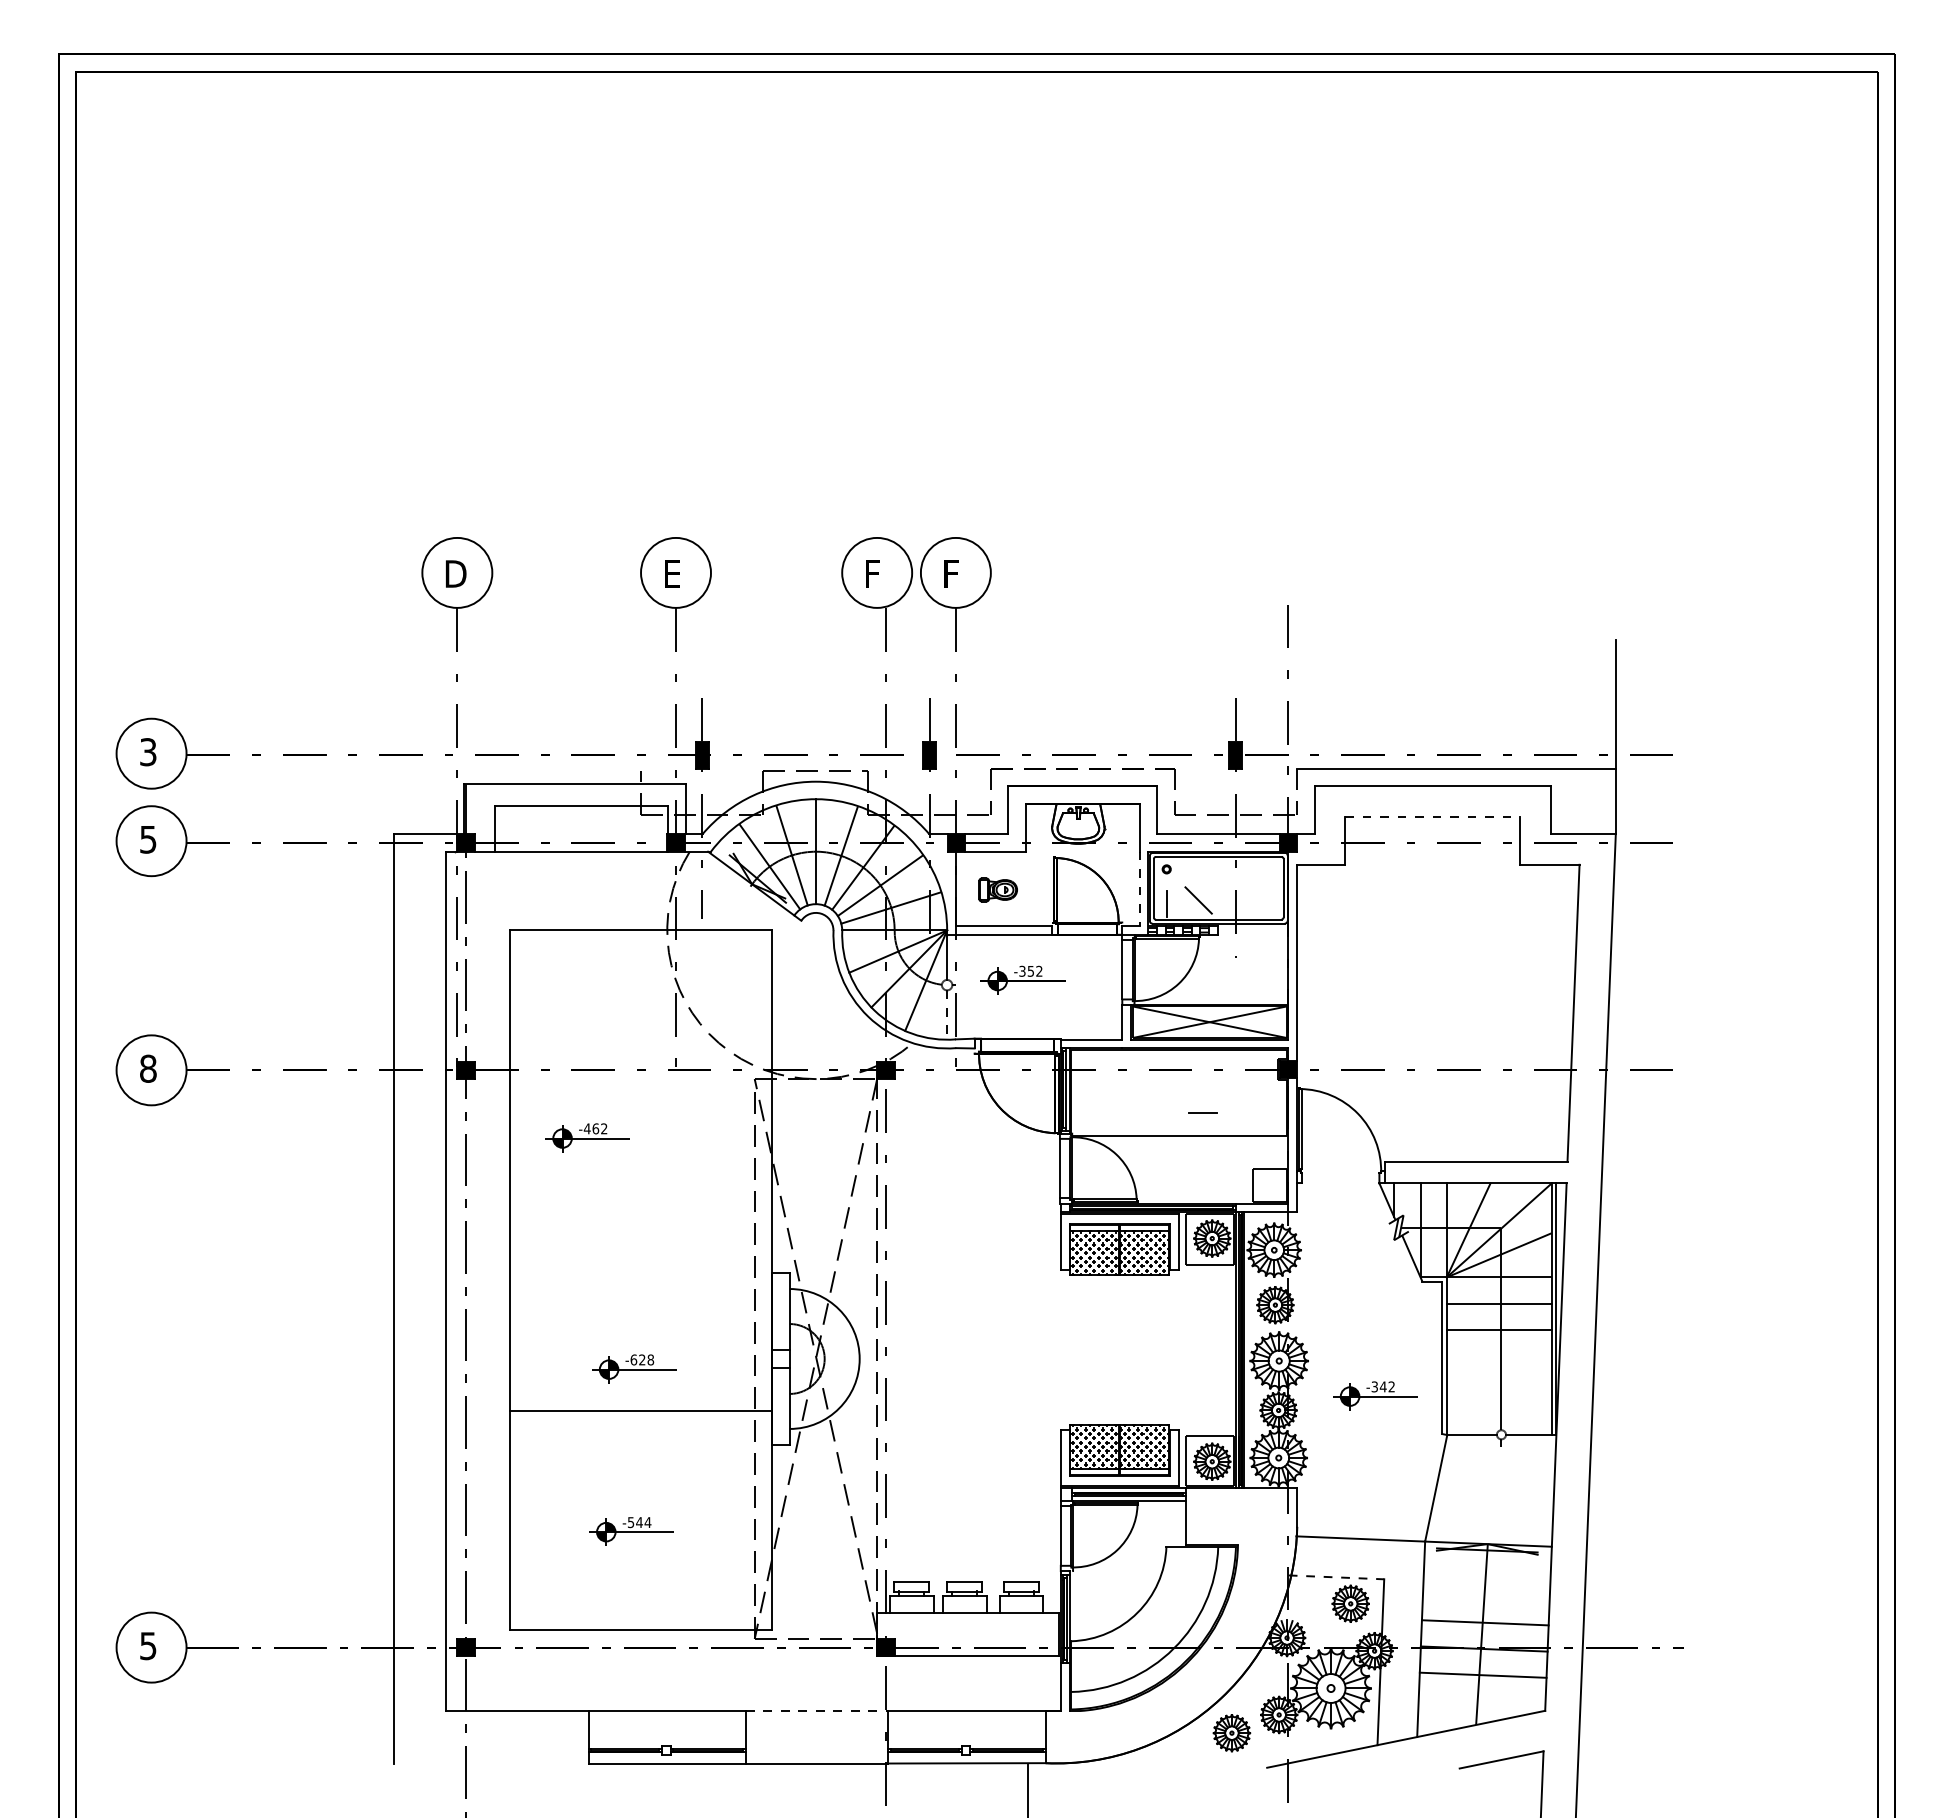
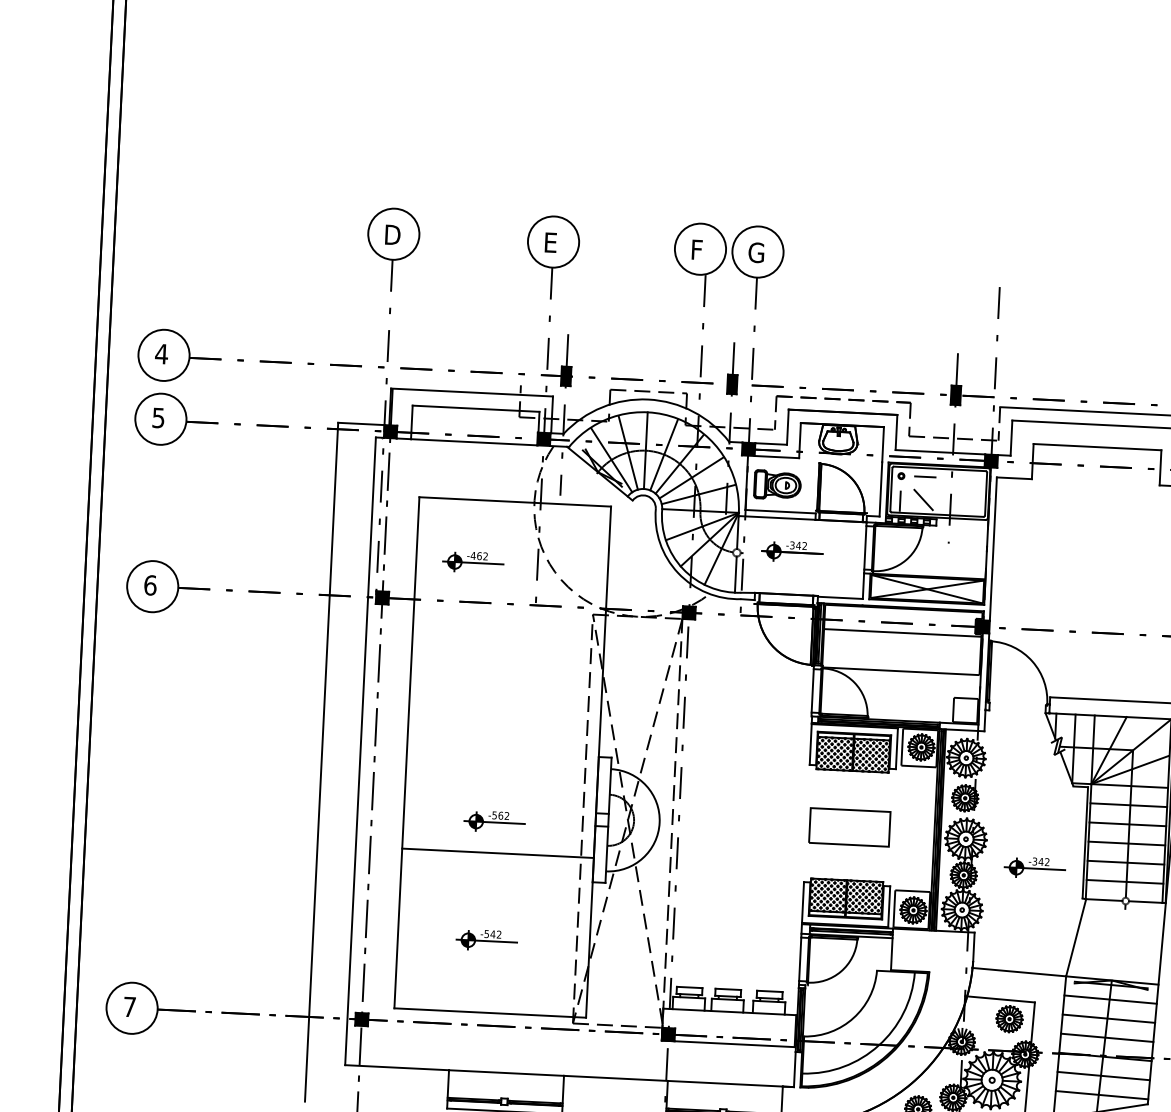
text: (953, 573) -> (756, 252), F -> G
text: (148, 752) -> (161, 354), 3 -> 4
line: (1433, 816) -> (1098, 447), dashed -> solid
part: (997, 889) -> (777, 484), size x1.67
line: (1139, 889) -> (880, 489), dashed -> solid
text: (1030, 971) -> (798, 545), -352 -> -342
line: (947, 1015) -> (736, 575), dashed -> solid
text: (148, 1068) -> (150, 585), 8 -> 6
line: (1178, 1083) -> (902, 632), added
line: (1202, 1112) -> (924, 476), moved
part: (587, 1137) -> (473, 562), moved
part: (1119, 1352) -> (849, 827), added
line: (1498, 1356) -> (1126, 843), added
text: (642, 1359) -> (500, 815), -628 -> -562
line: (1498, 1382) -> (1125, 862), added
line: (1498, 1408) -> (1124, 881), added
text: (647, 1522) -> (498, 934), -544 -> -542
line: (1487, 1569) -> (1110, 998), added
line: (1336, 1577) -> (1000, 999), dashed -> solid
line: (1486, 1596) -> (1109, 1018), added
text: (148, 1646) -> (129, 1007), 5 -> 7
line: (1481, 1701) -> (1101, 1095), added
line: (817, 1711) -> (616, 1078), dashed -> solid

